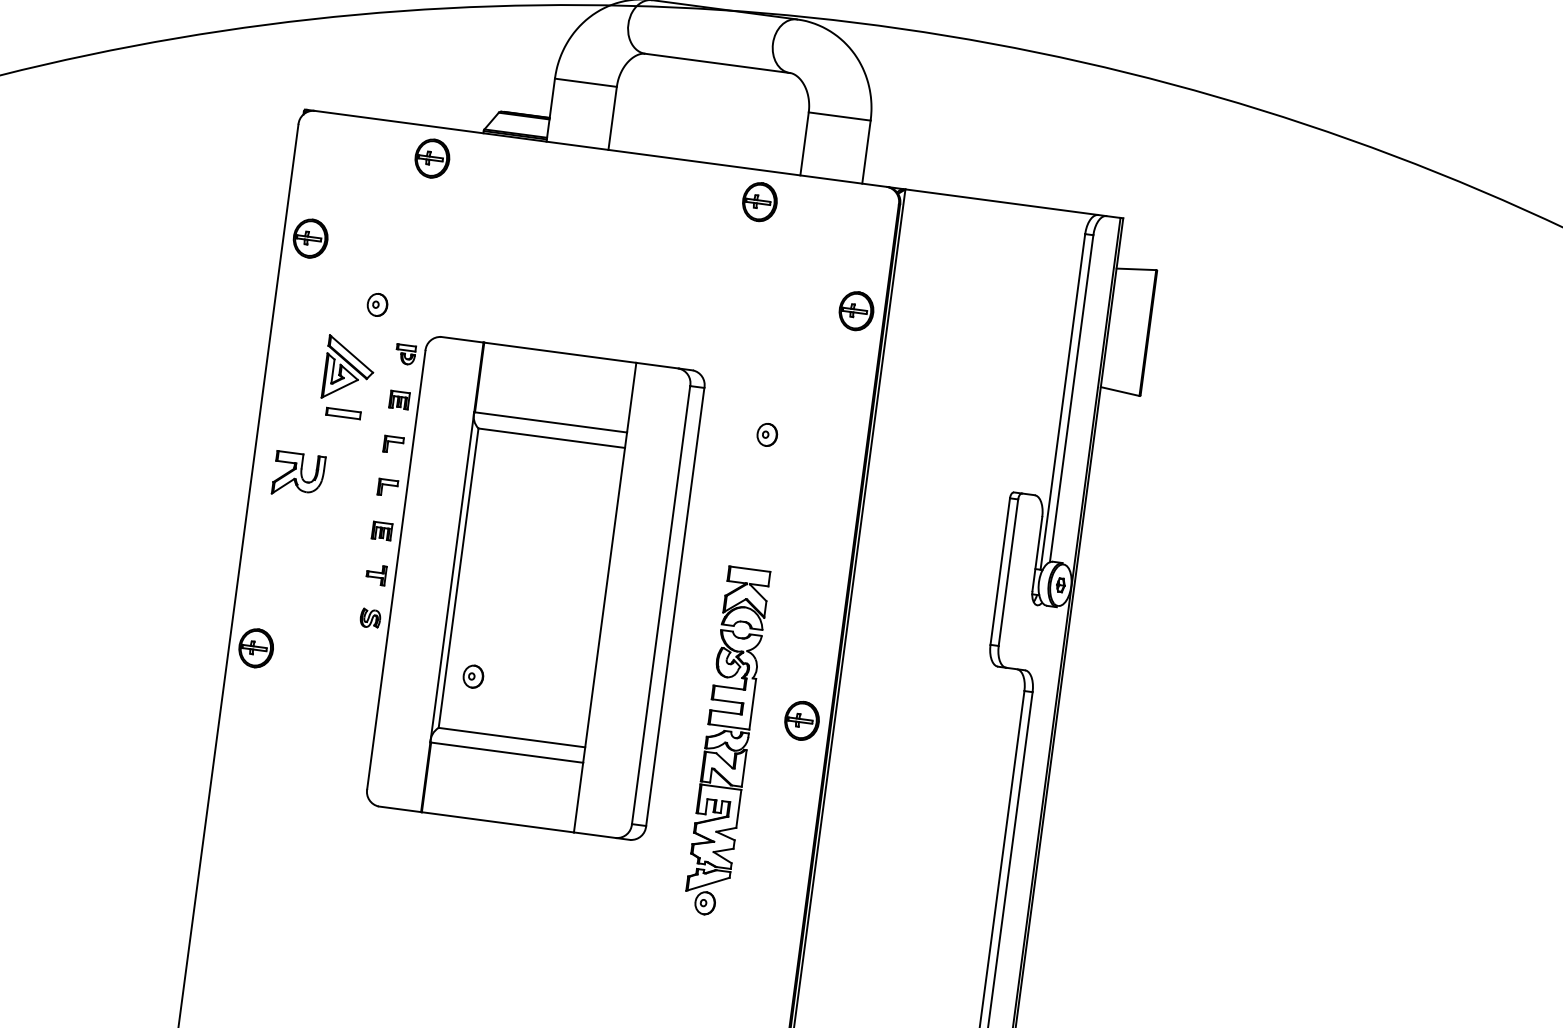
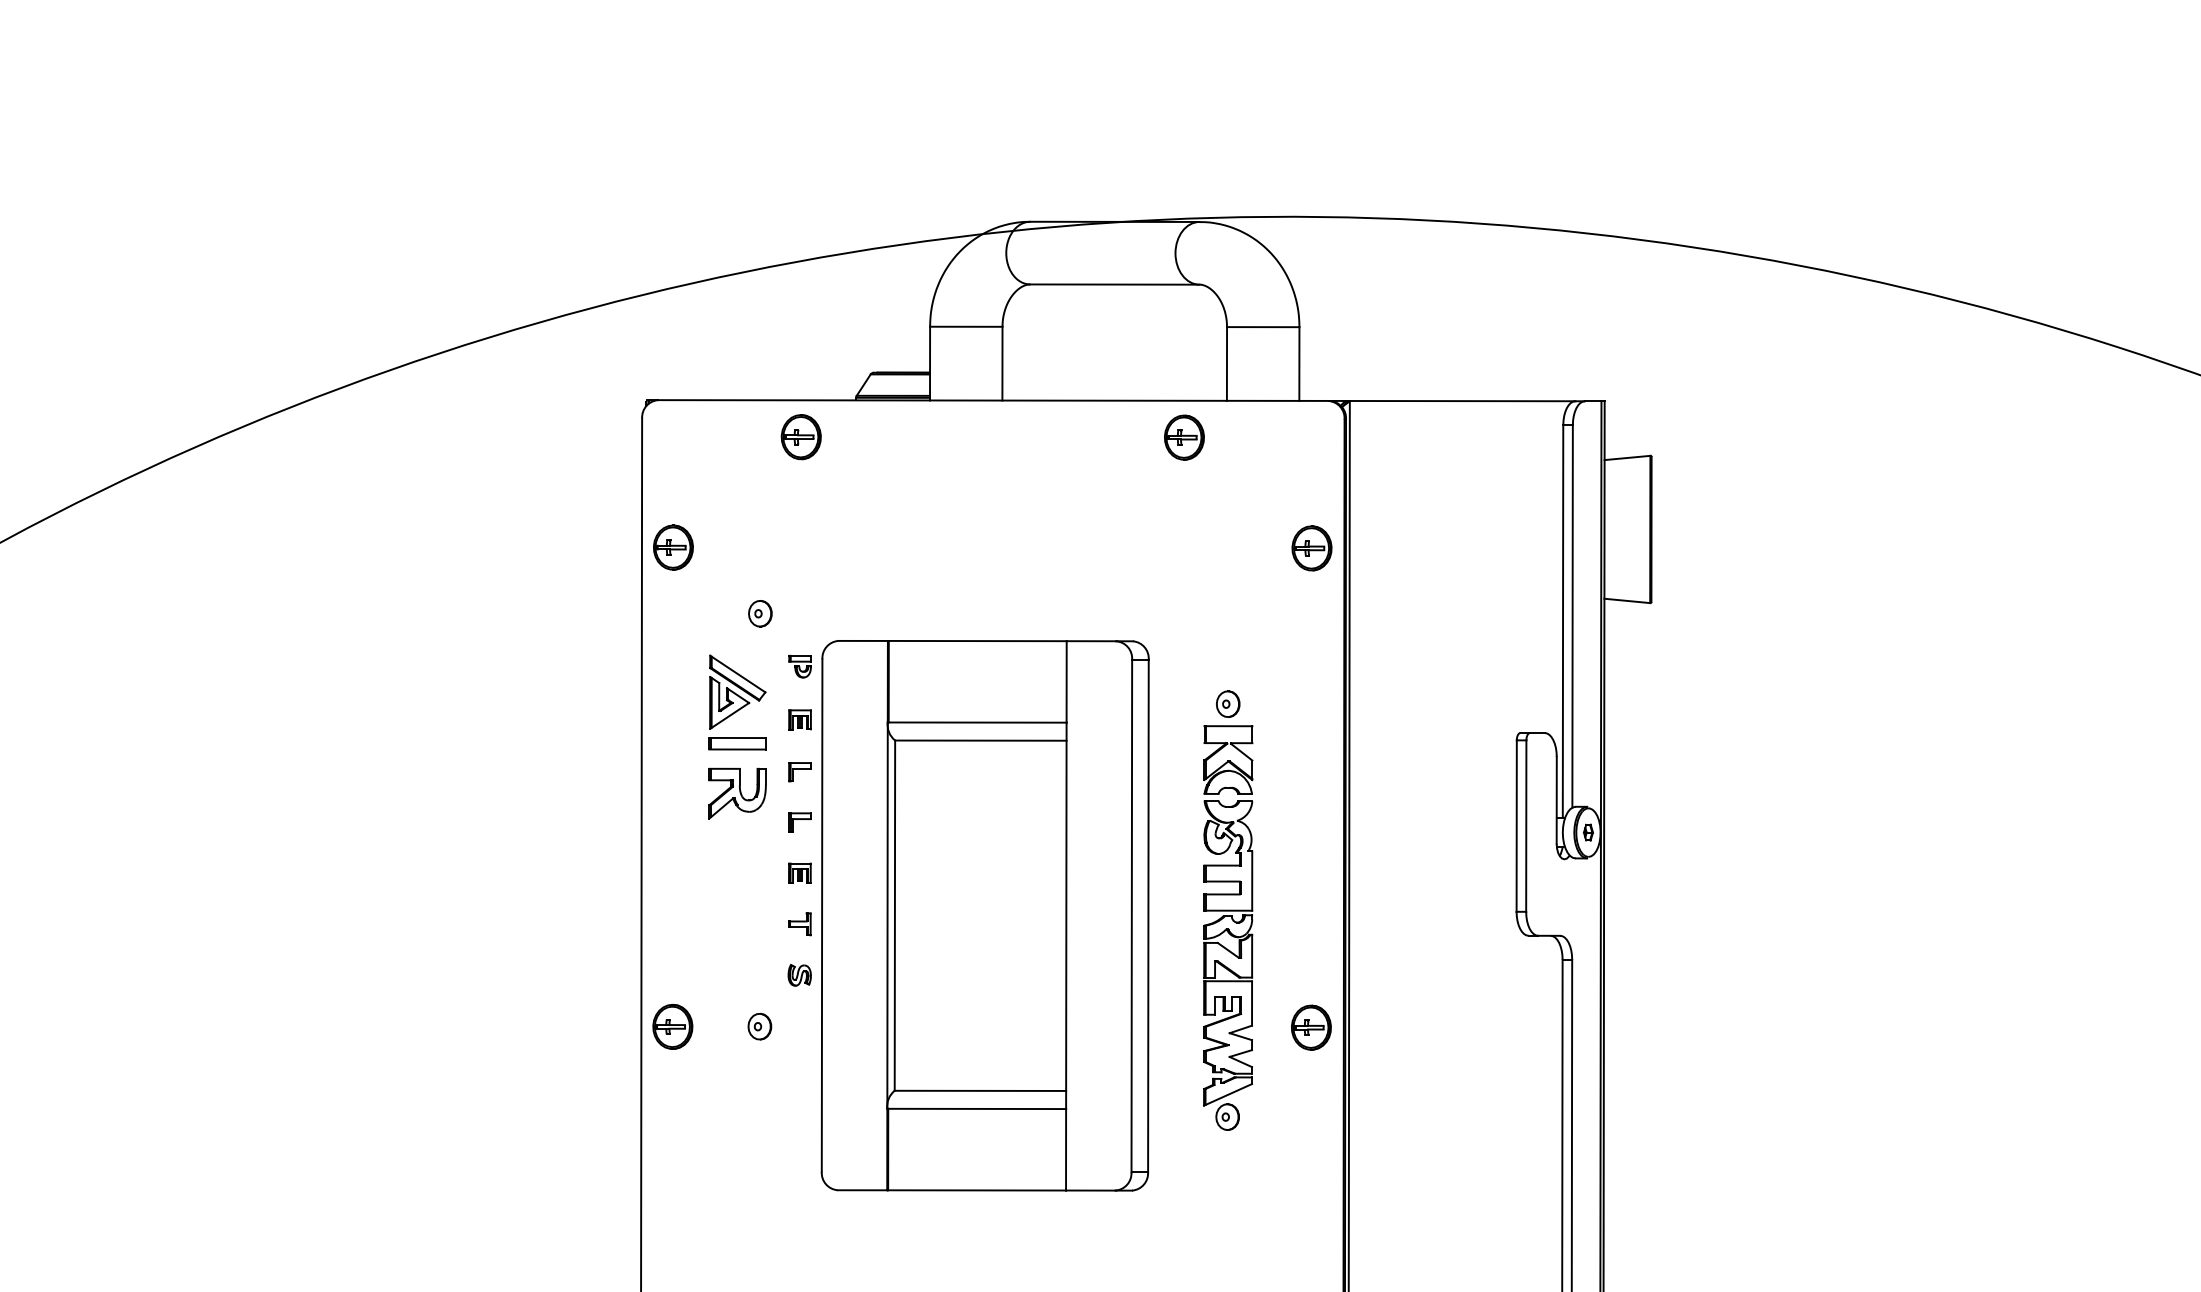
part: (343, 413) -> (737, 743), size x1.43
part: (298, 475) -> (737, 793), moved
part: (473, 676) -> (759, 1026), moved
part: (727, 741) -> (1228, 927), moved

